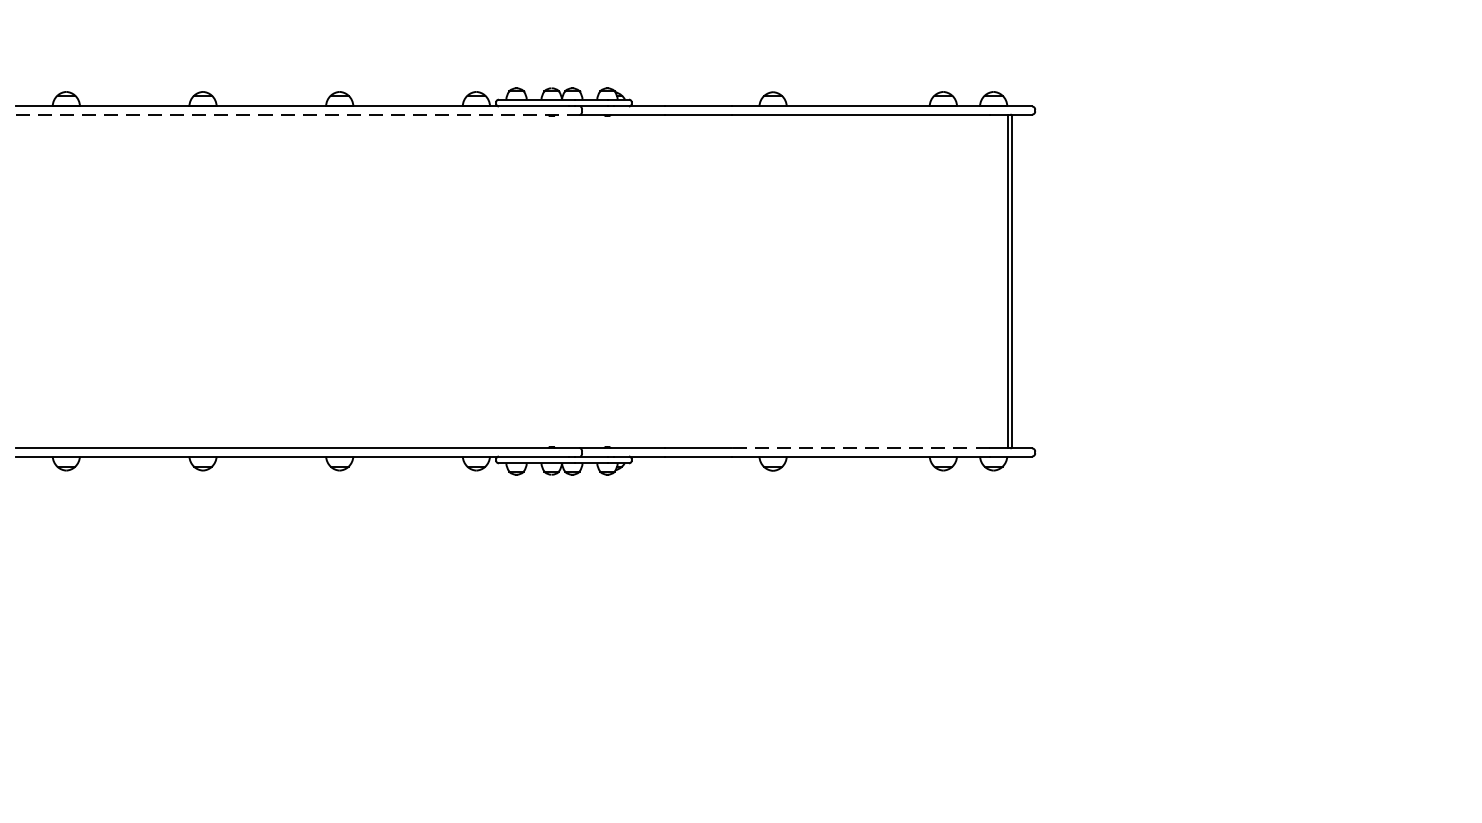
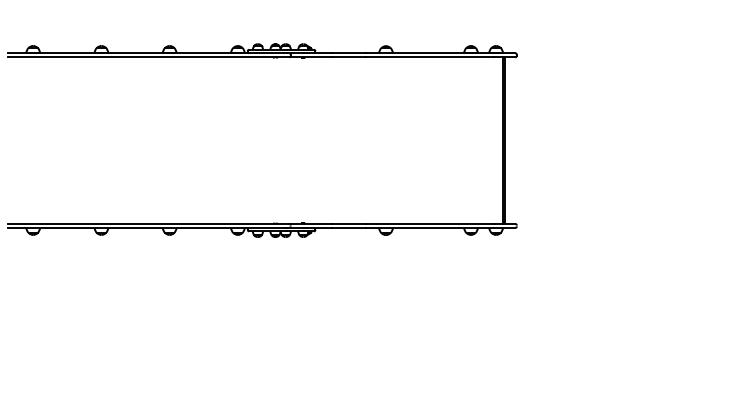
line: (297, 115) -> (148, 57), dashed -> solid
line: (860, 447) -> (429, 223), dashed -> solid

